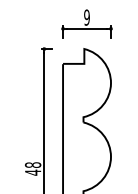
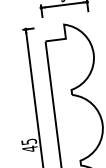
text: (32, 164) -> (28, 141), 48 -> 45

